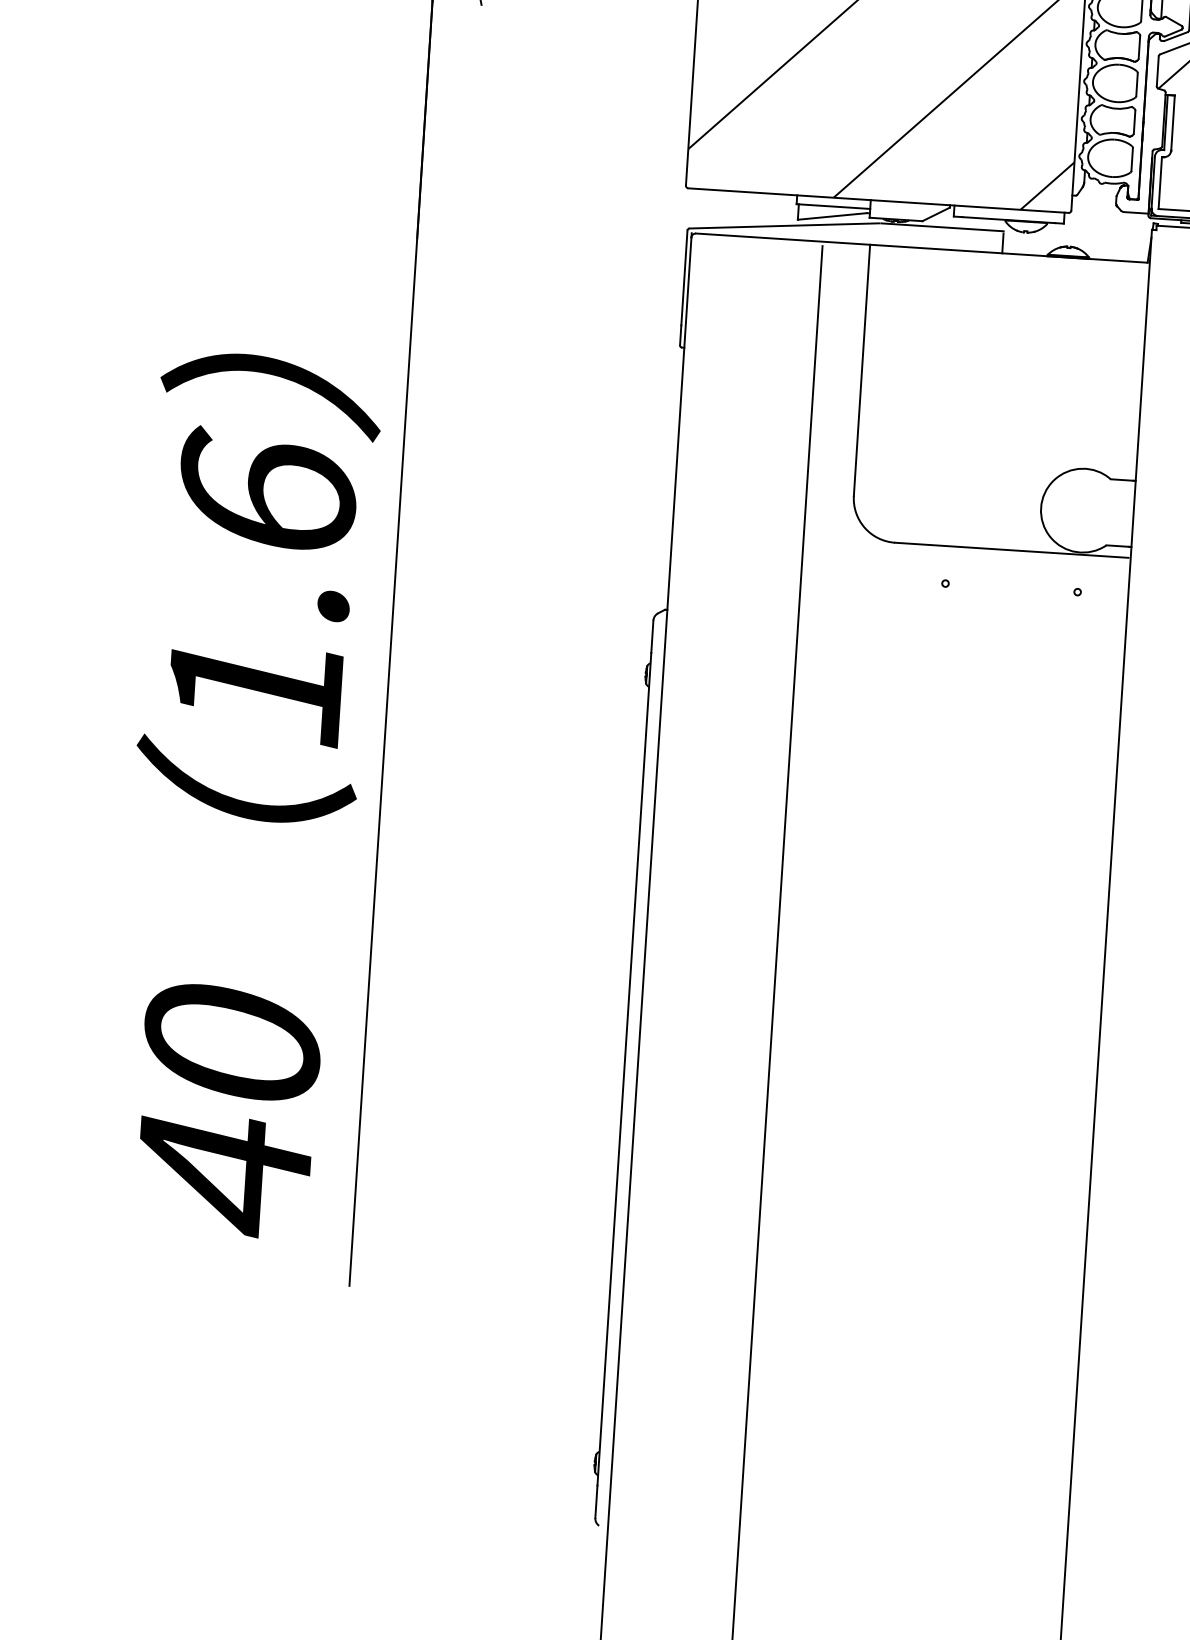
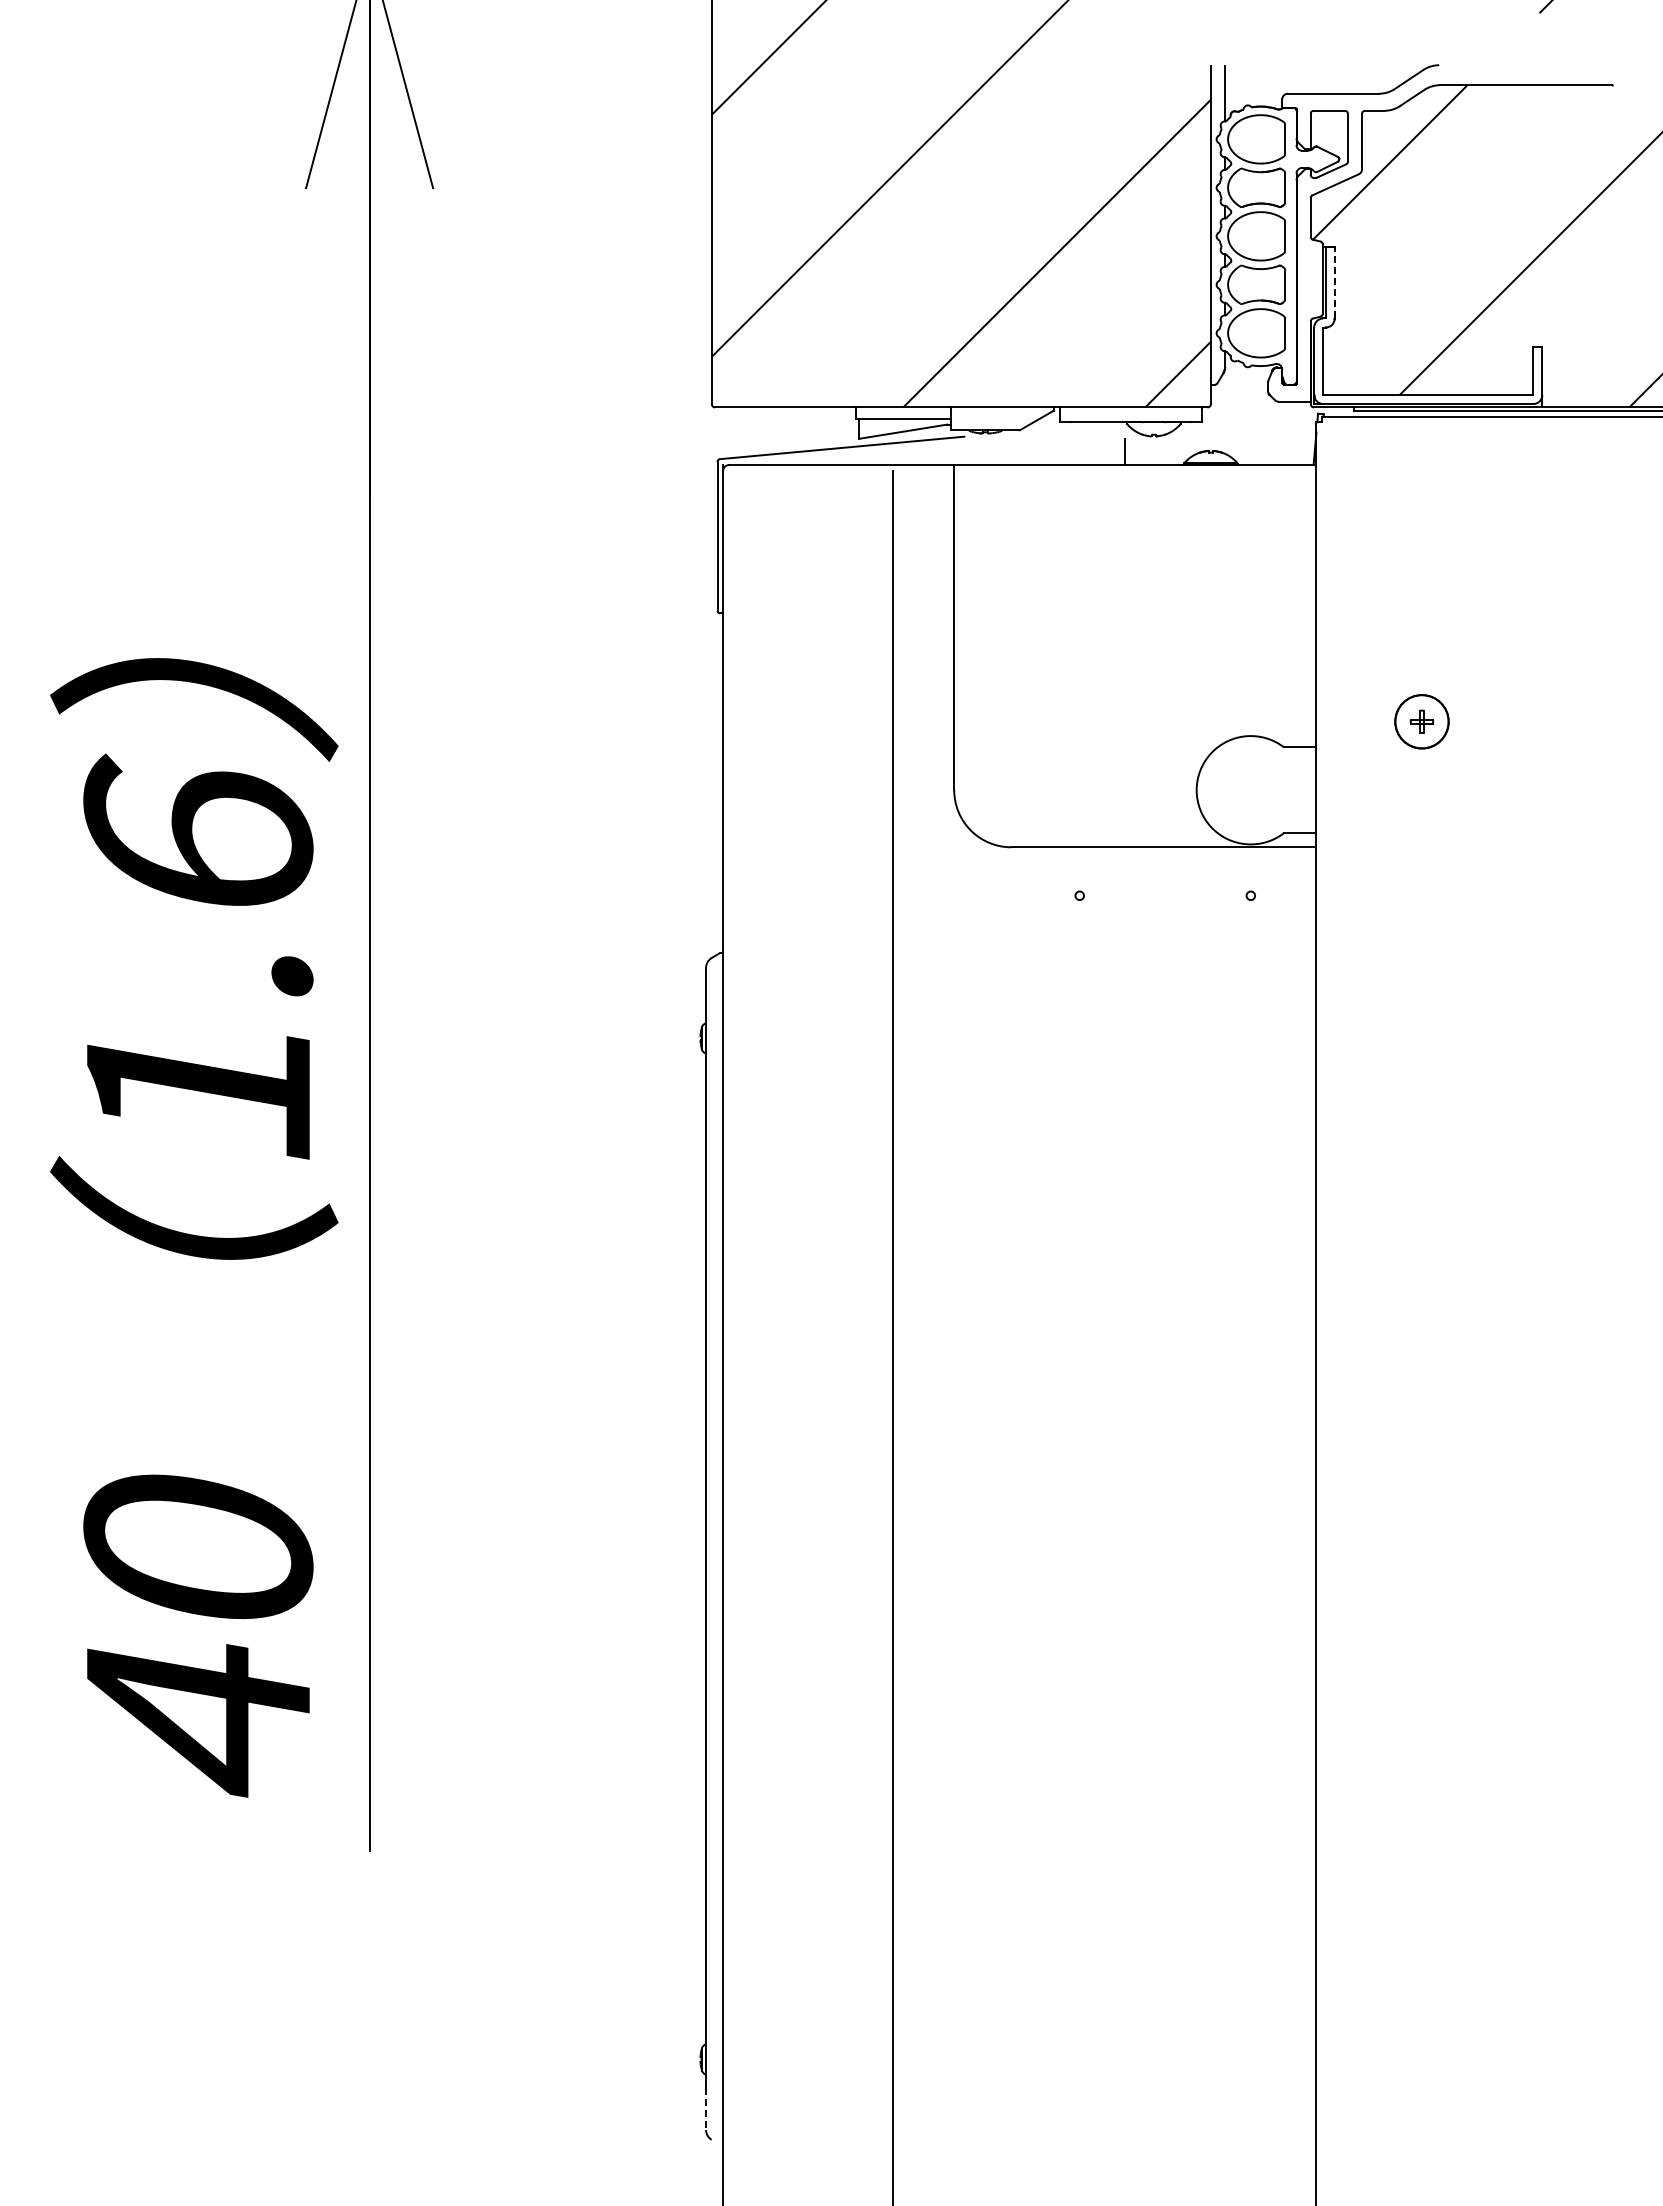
line: (1172, 122) -> (1334, 282), solid -> dashed
line: (942, 227) -> (1045, 436), removed
line: (596, 1502) -> (706, 2109), solid -> dashed

